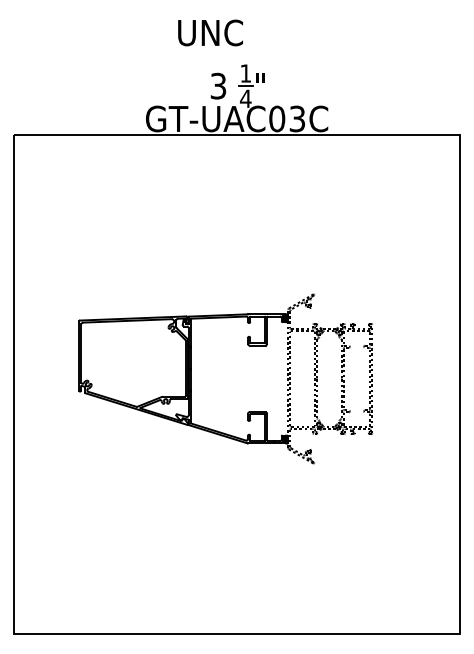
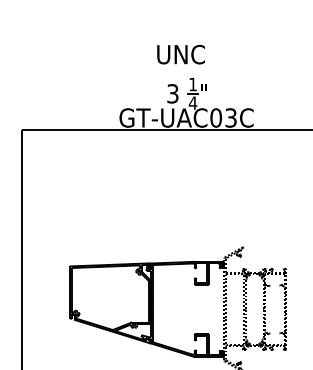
text: (210, 32) -> (181, 54), moved

